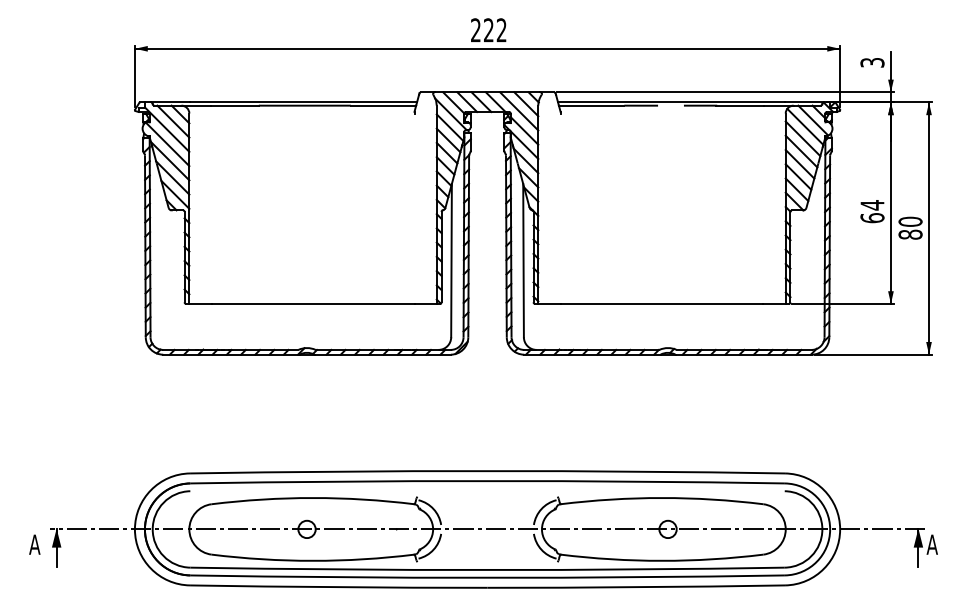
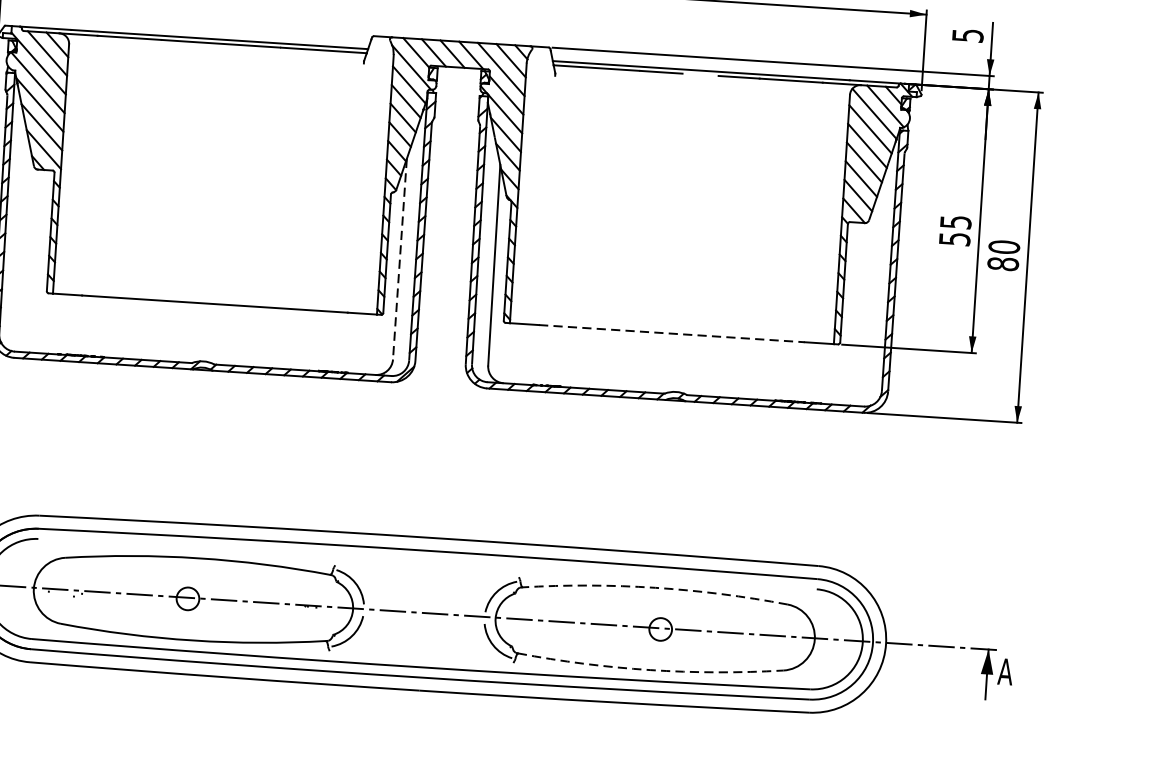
text: (871, 62) -> (966, 35), 3 -> 5
text: (872, 211) -> (955, 230), 64 -> 55
line: (451, 260) -> (399, 258), solid -> dashed
line: (662, 303) -> (672, 333), solid -> dashed
arc: (662, 498) -> (656, 588), solid -> dashed
arc: (662, 560) -> (650, 669), solid -> dashed

